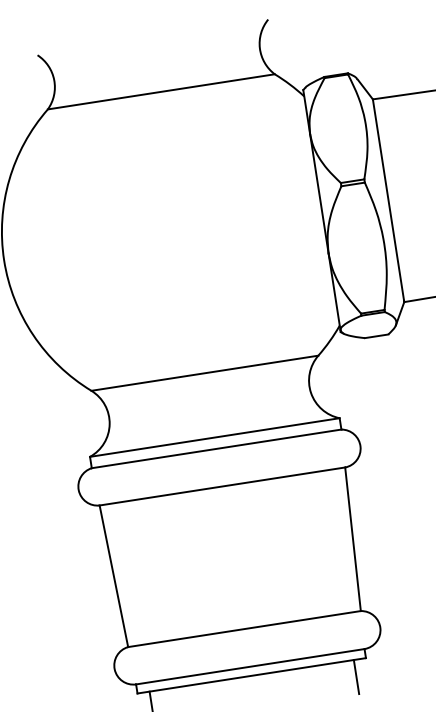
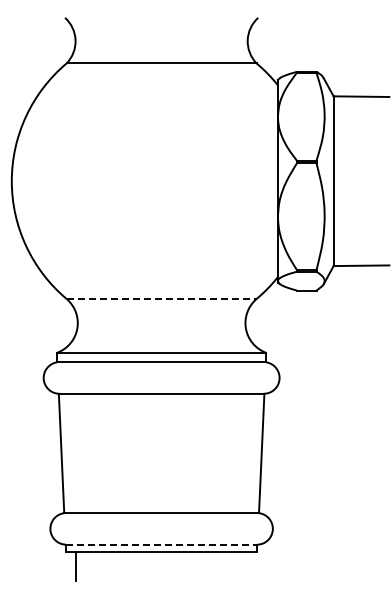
line: (204, 372) -> (161, 298), solid -> dashed
line: (250, 666) -> (161, 544), solid -> dashed
line: (356, 676) -> (247, 566), removed

